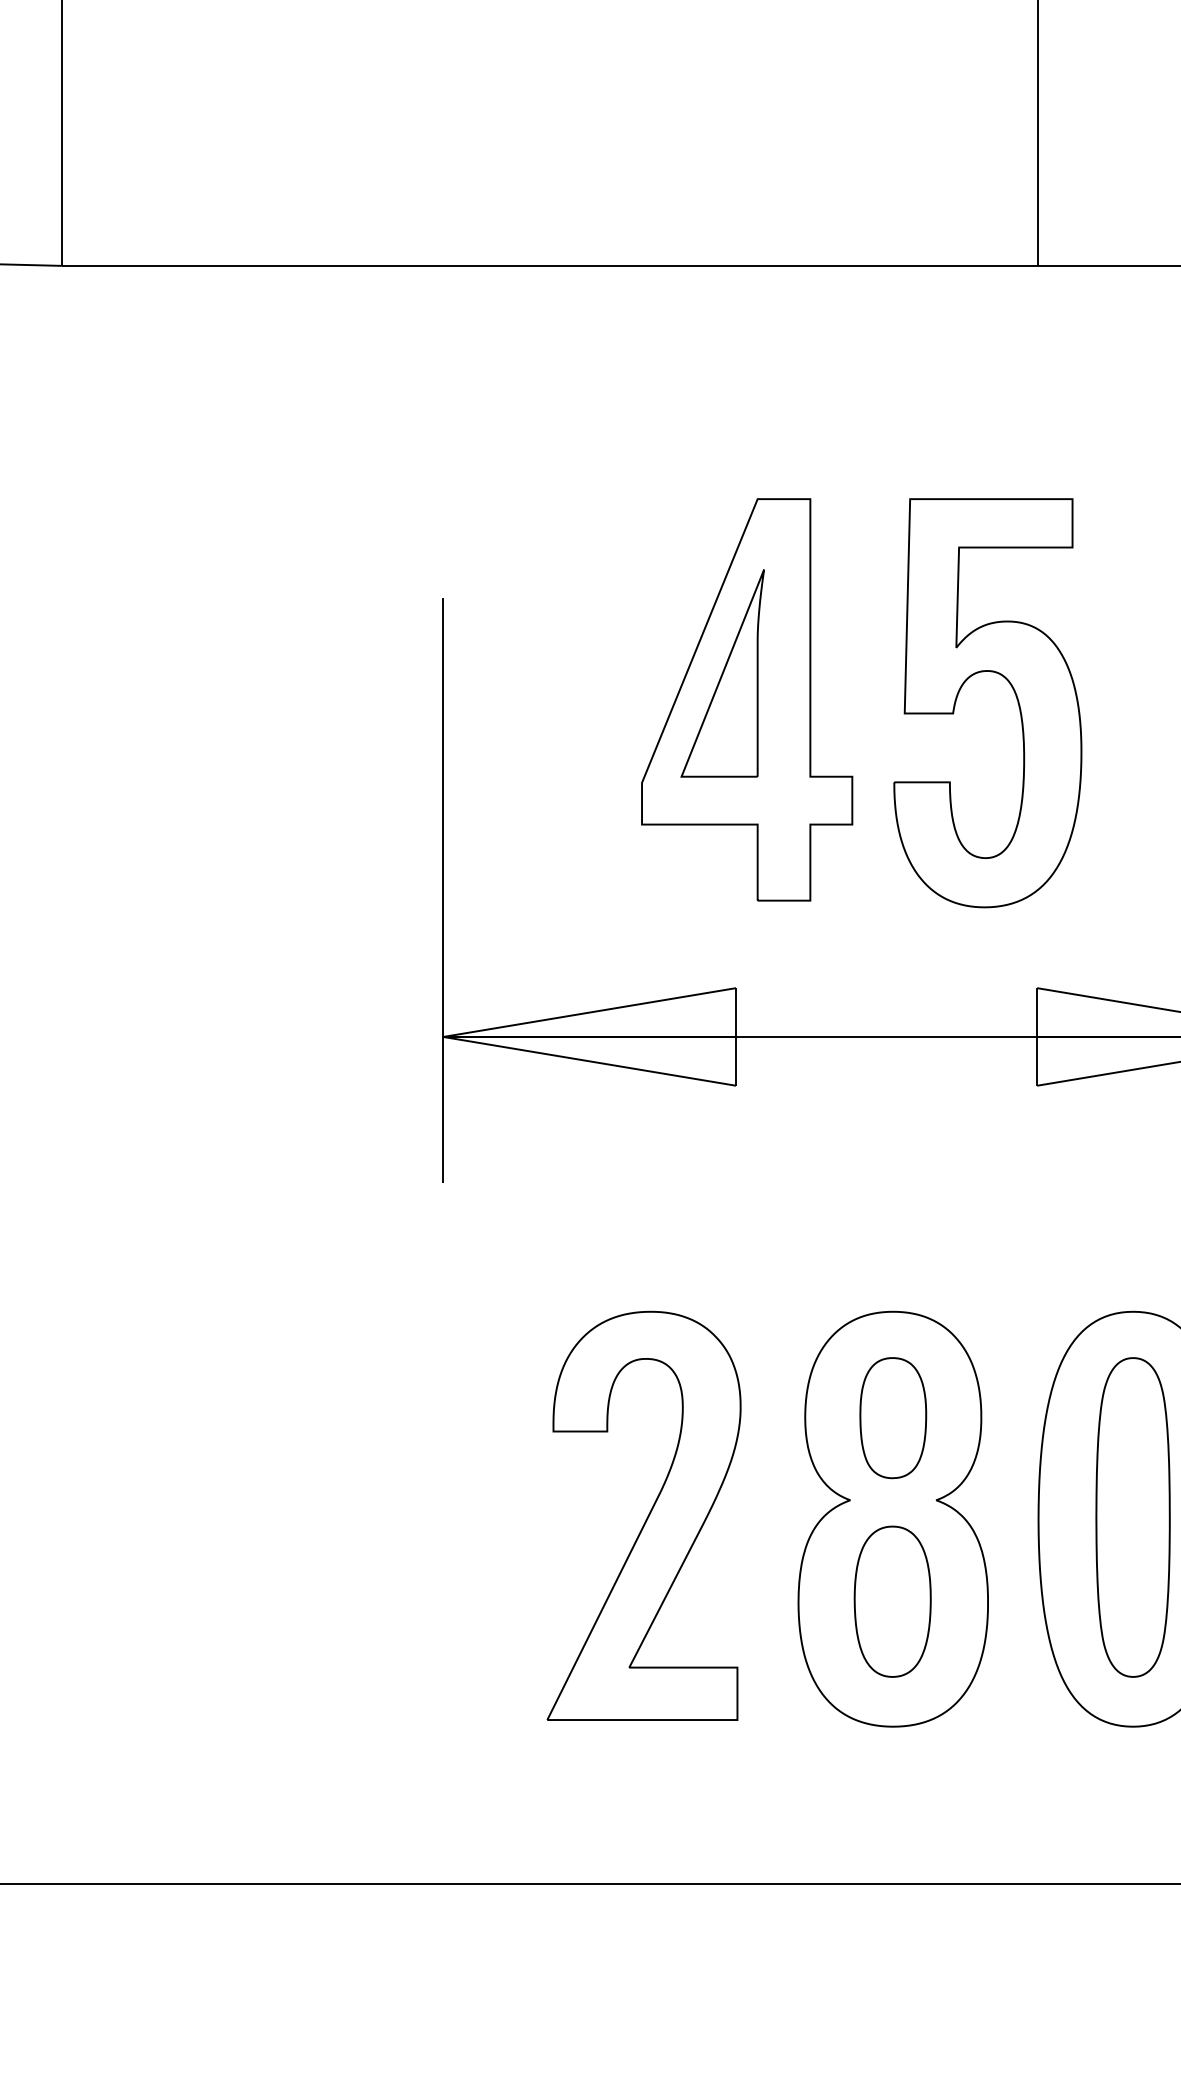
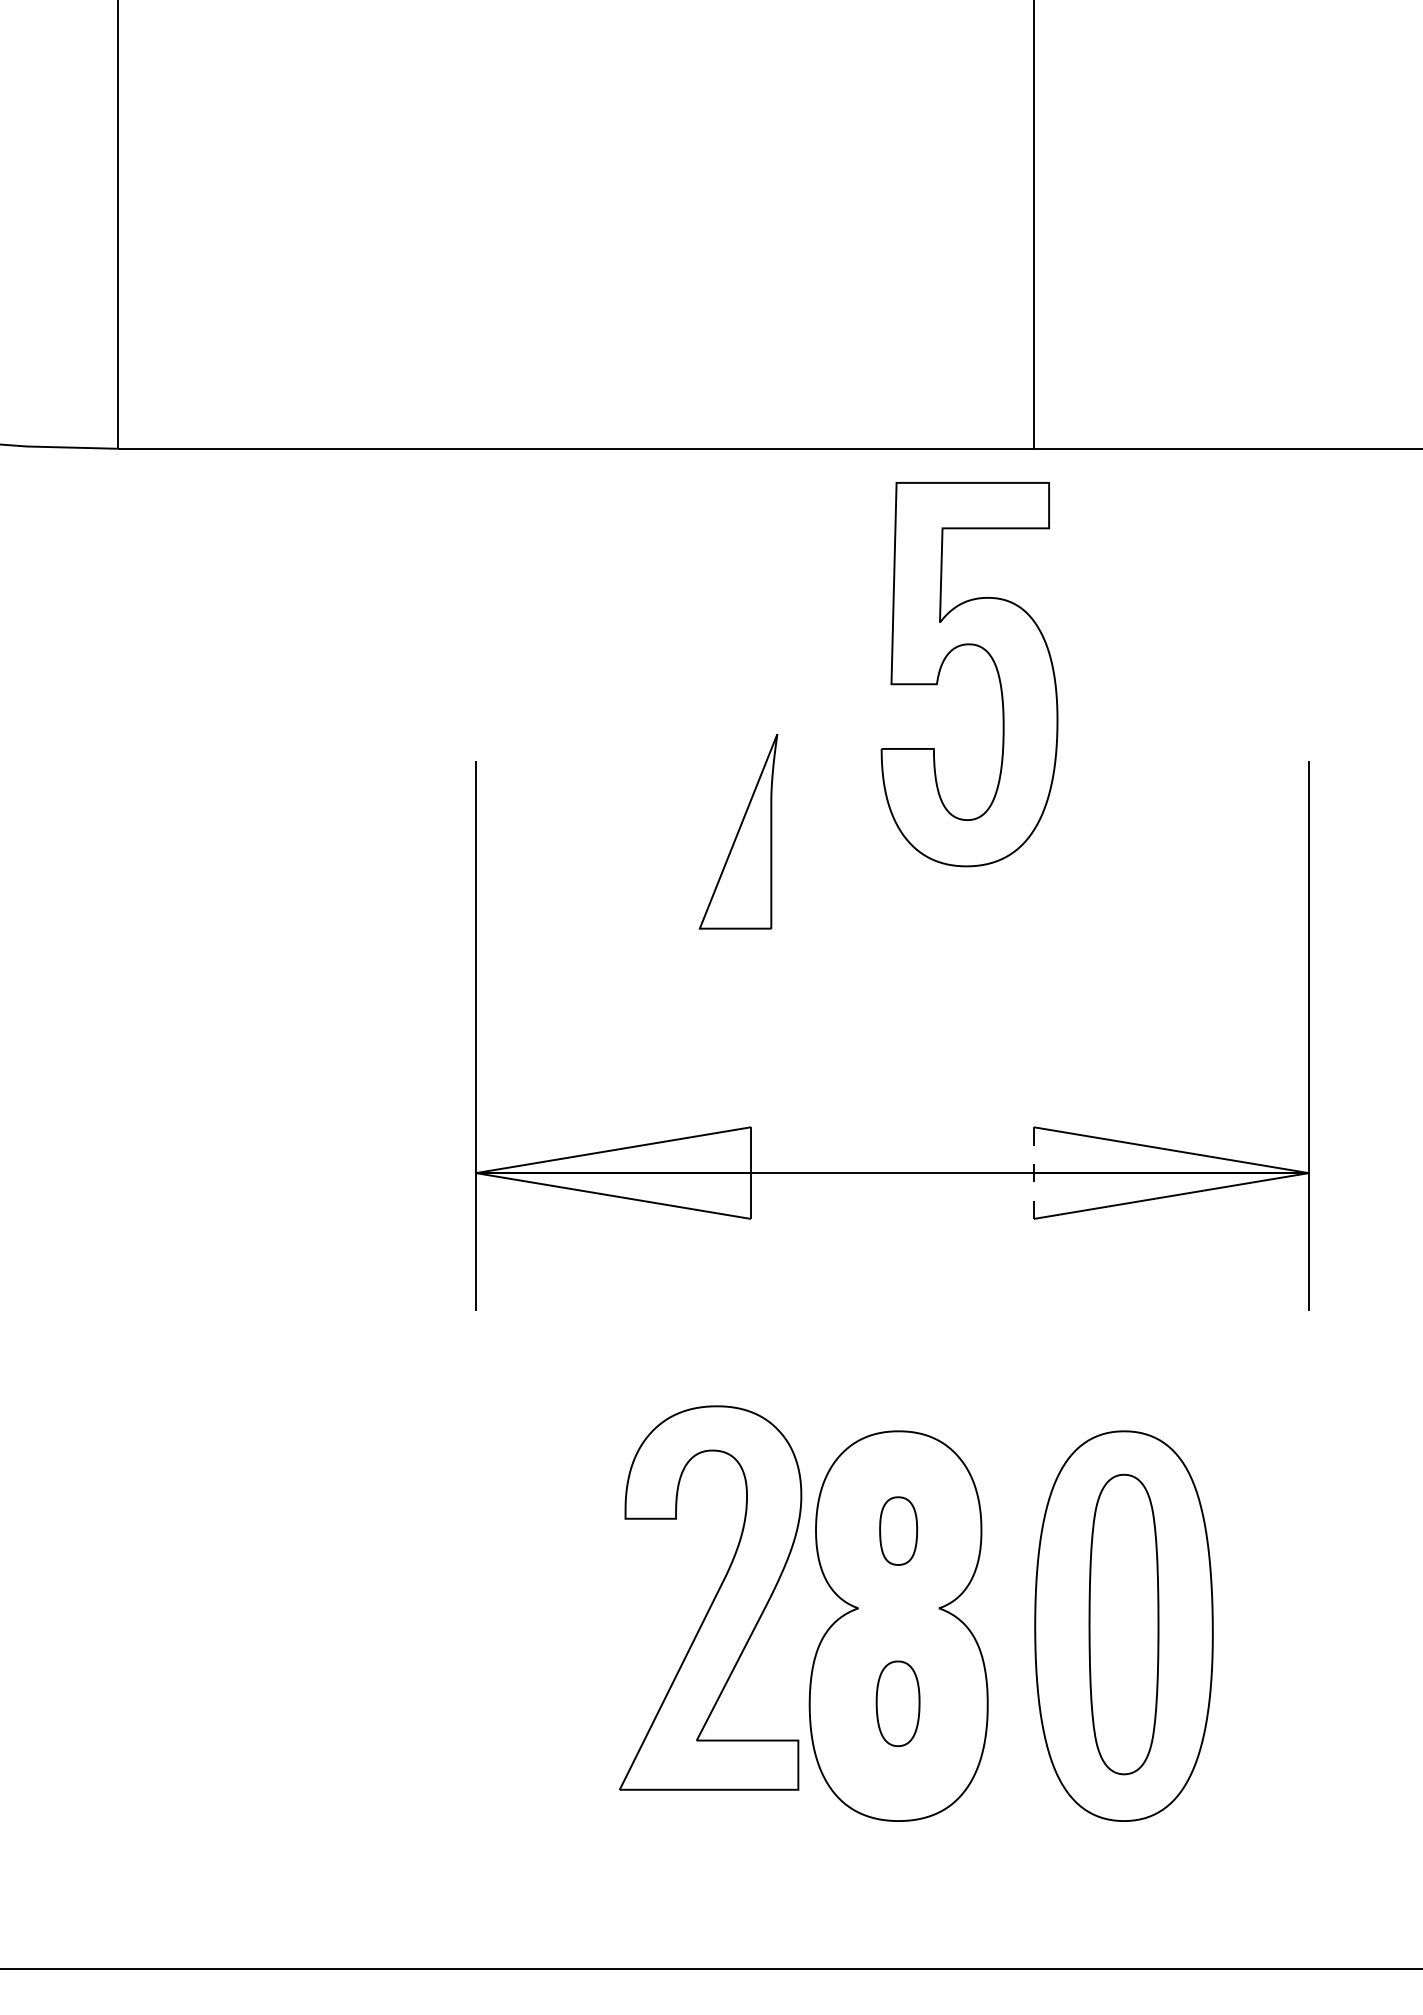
part: (1013, 691) -> (993, 663), moved
part: (747, 699) -> (761, 856), removed
line: (1036, 1037) -> (1033, 1173), solid -> dashed
part: (893, 1417) -> (898, 1530), size x0.6
part: (643, 1515) -> (710, 1597), moved
part: (891, 1601) -> (897, 1703), size x0.6

